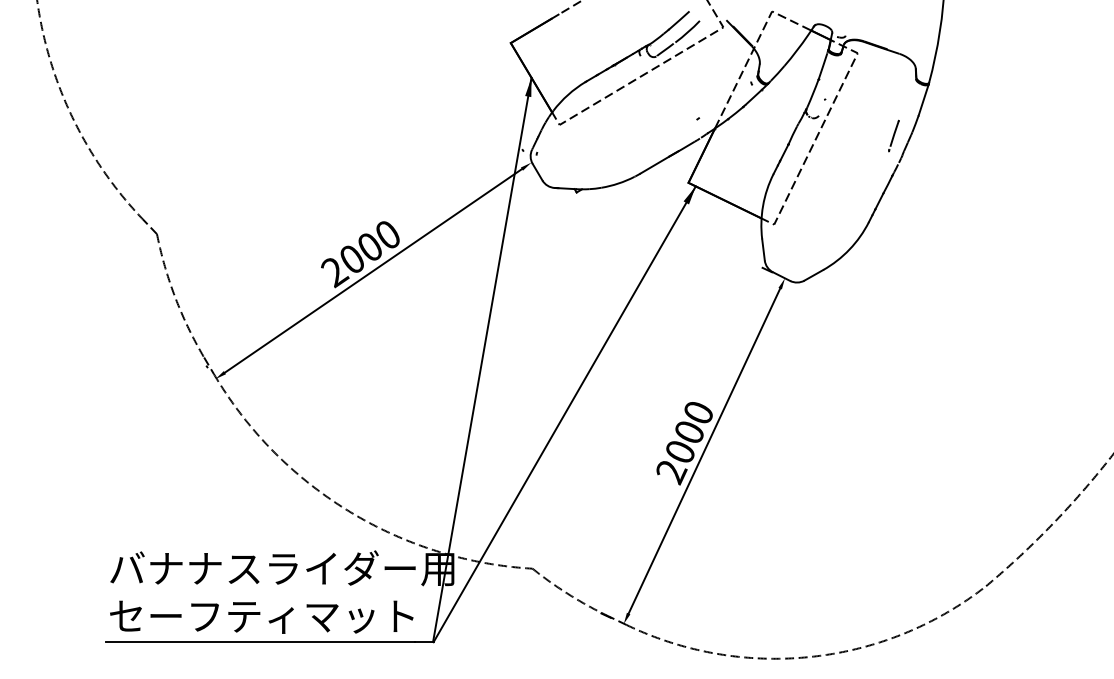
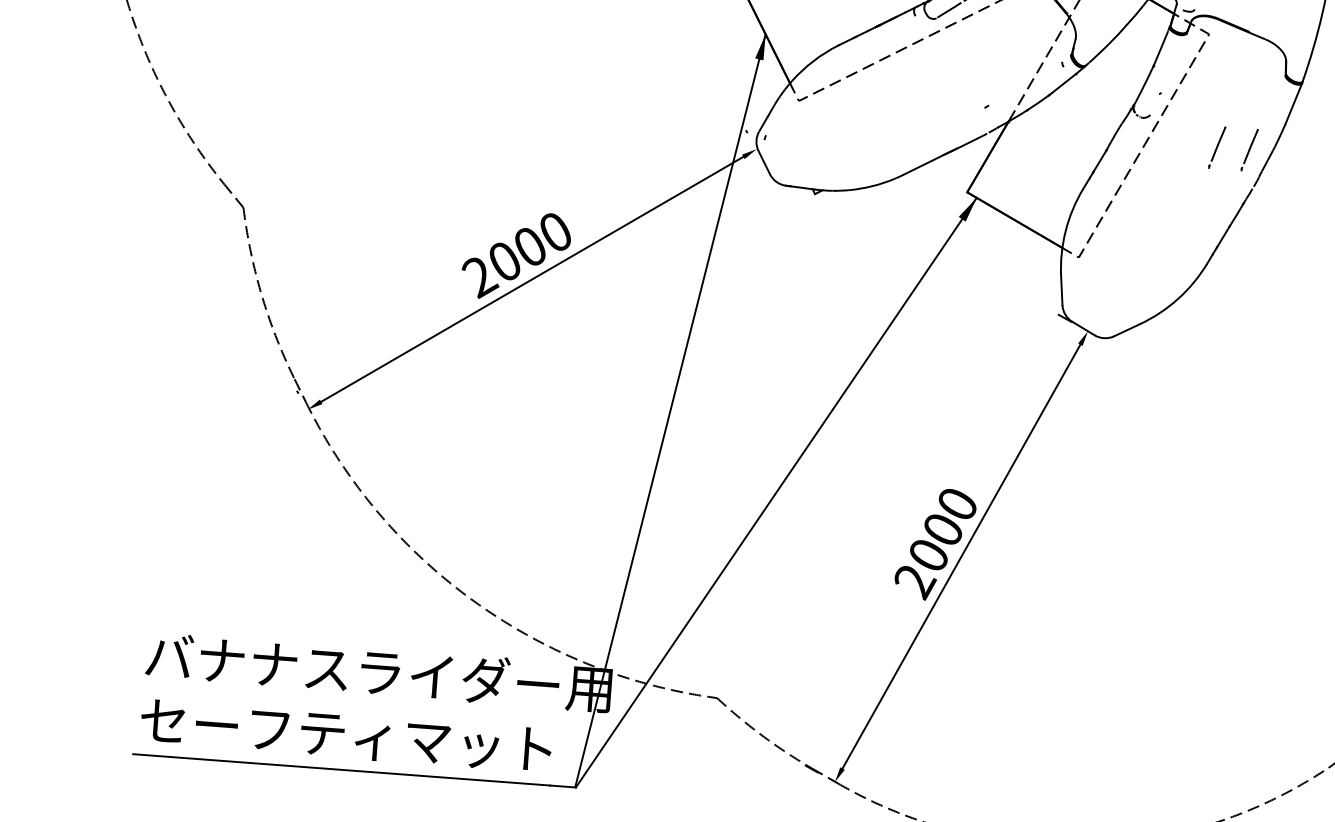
line: (869, 135) -> (1216, 146), added

